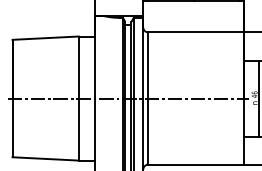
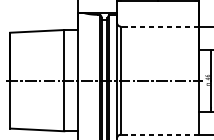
line: (196, 32) -> (160, 26), solid -> dashed
line: (196, 164) -> (160, 134), solid -> dashed

